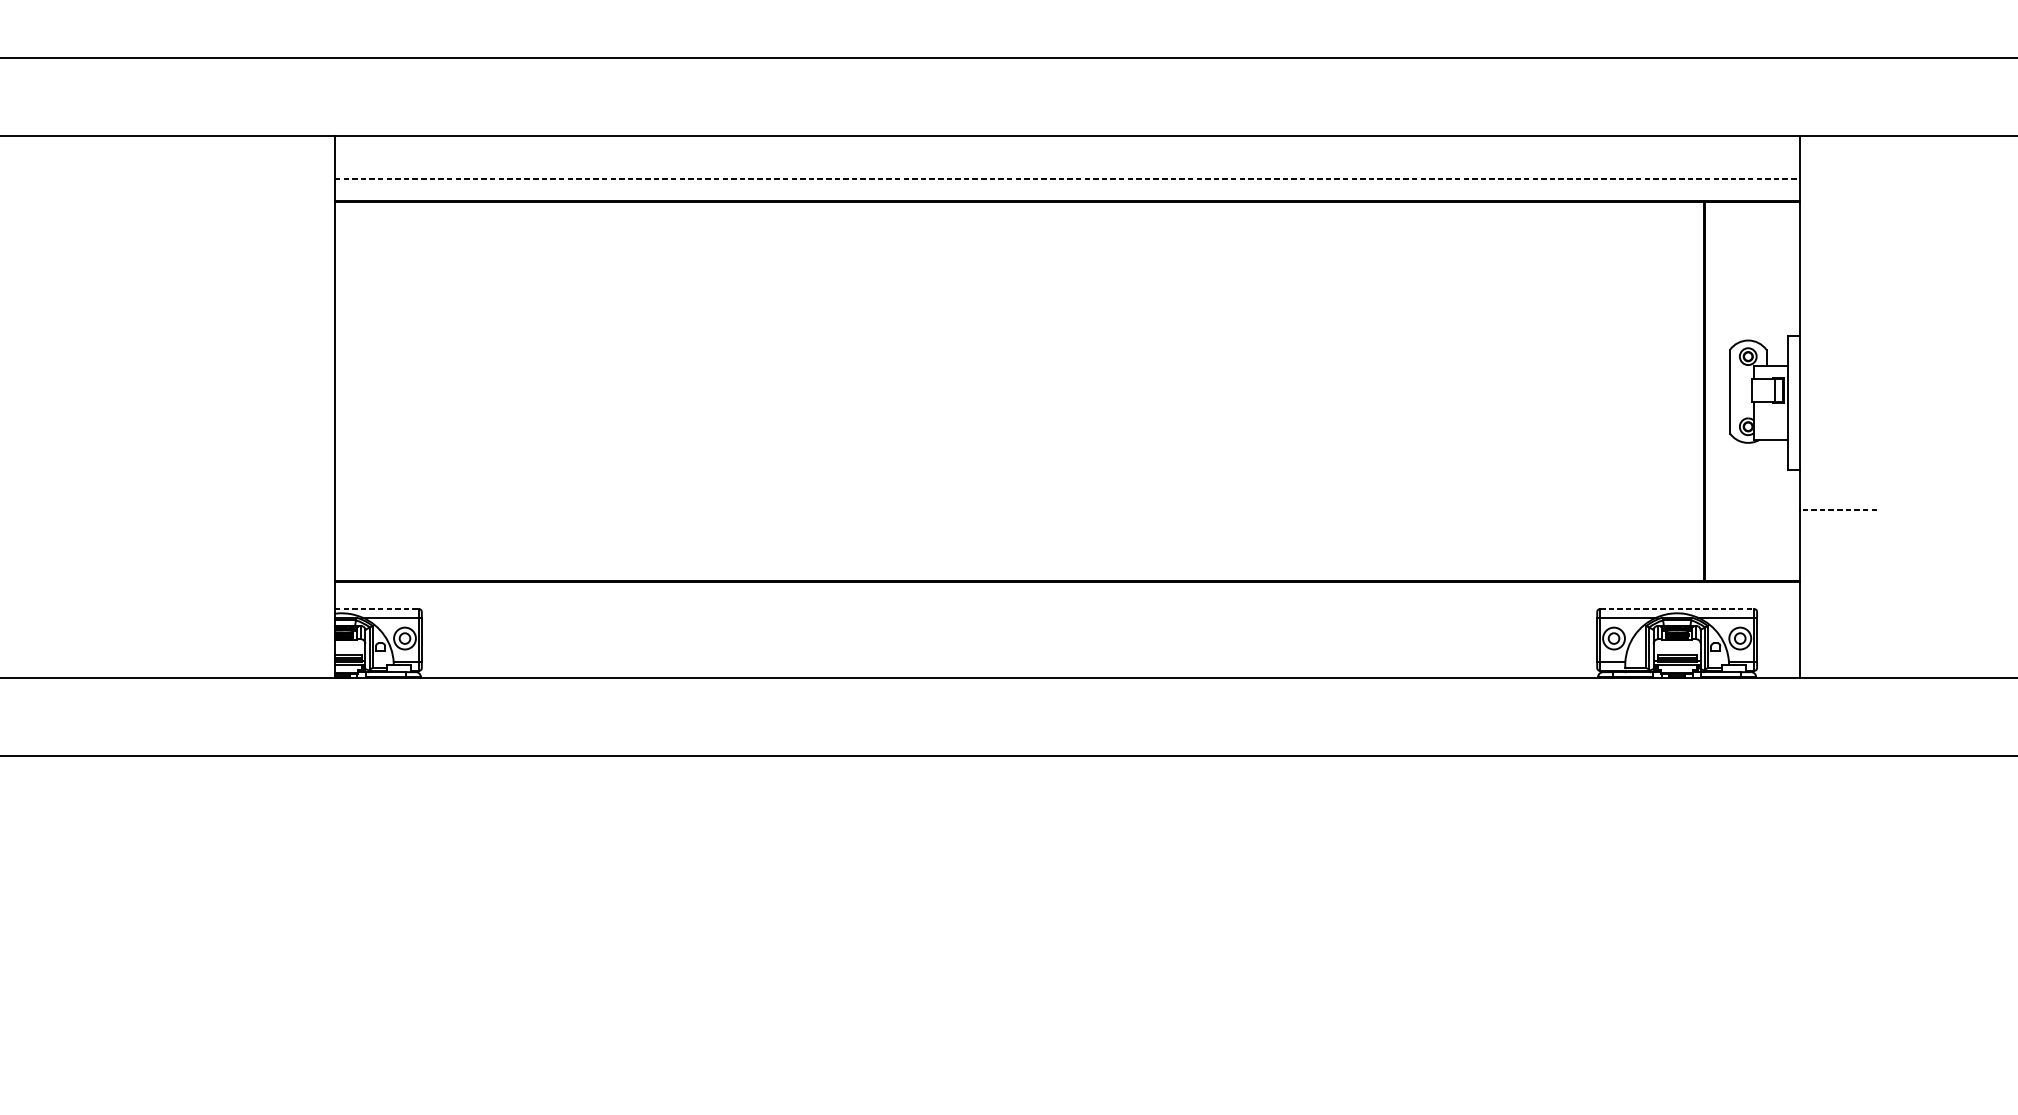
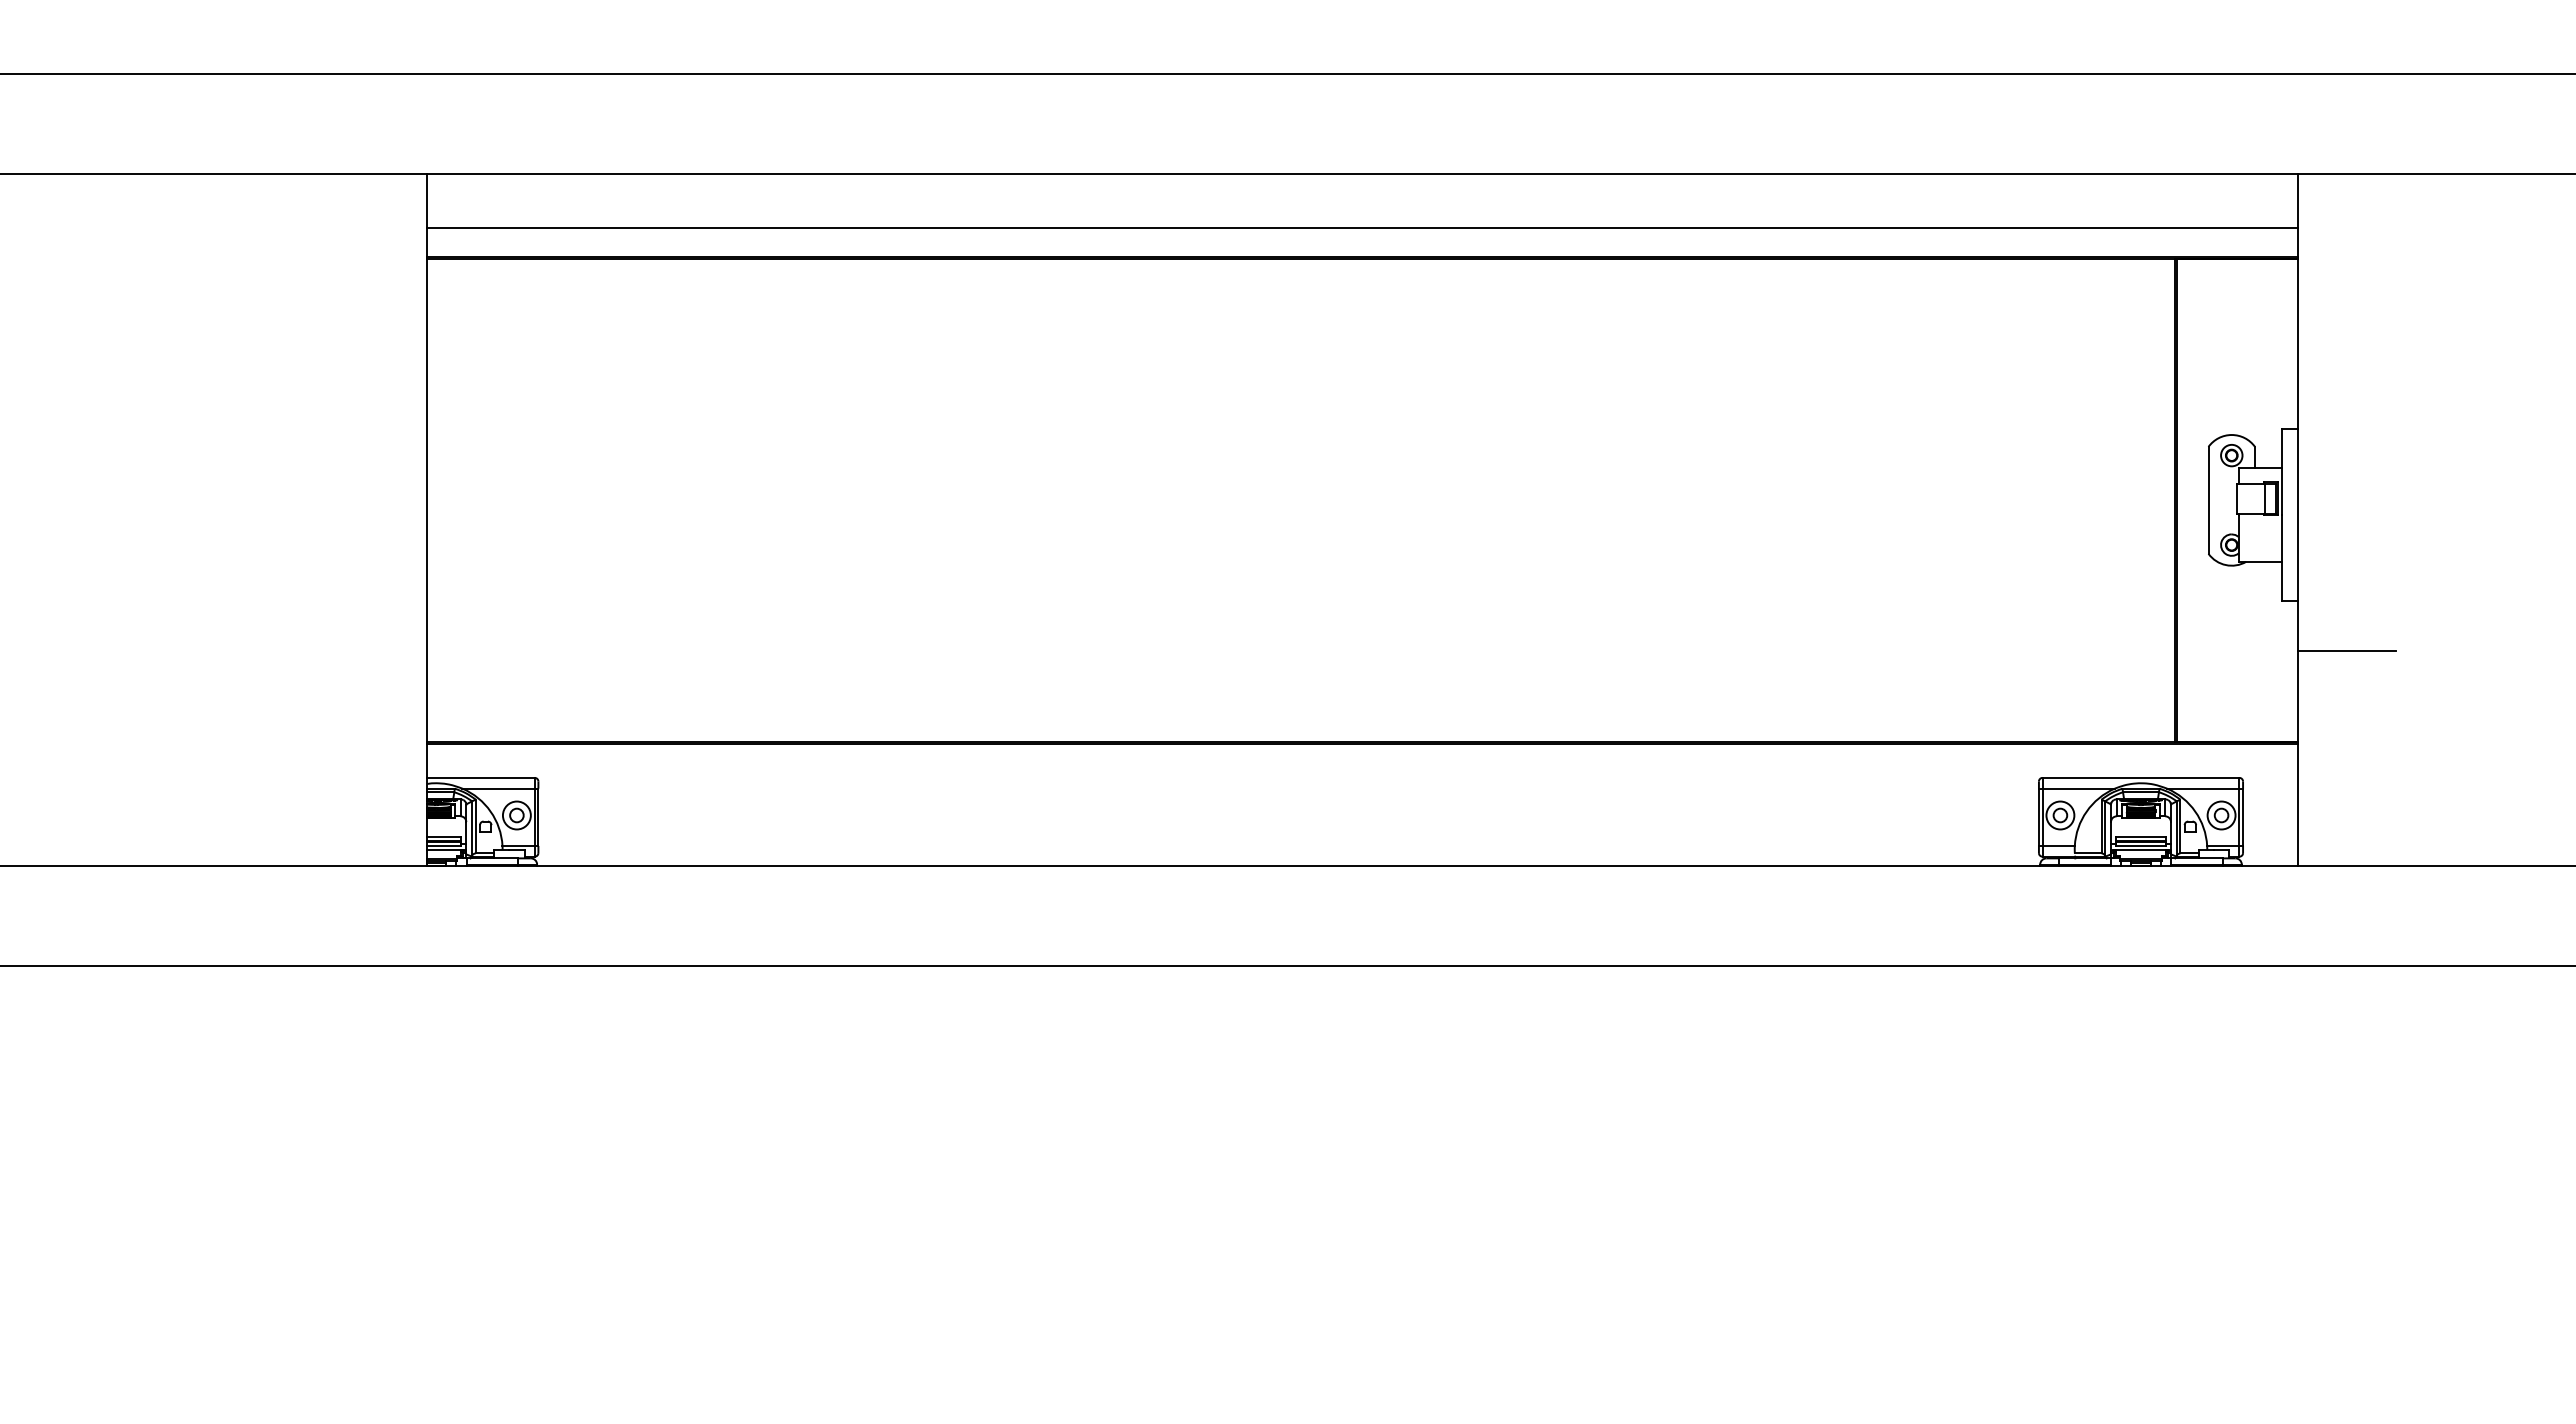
line: (1068, 178) -> (1363, 228), dashed -> solid
line: (1838, 509) -> (2346, 650), dashed -> solid
line: (377, 608) -> (481, 777), dashed -> solid
line: (1677, 608) -> (2141, 777), dashed -> solid

